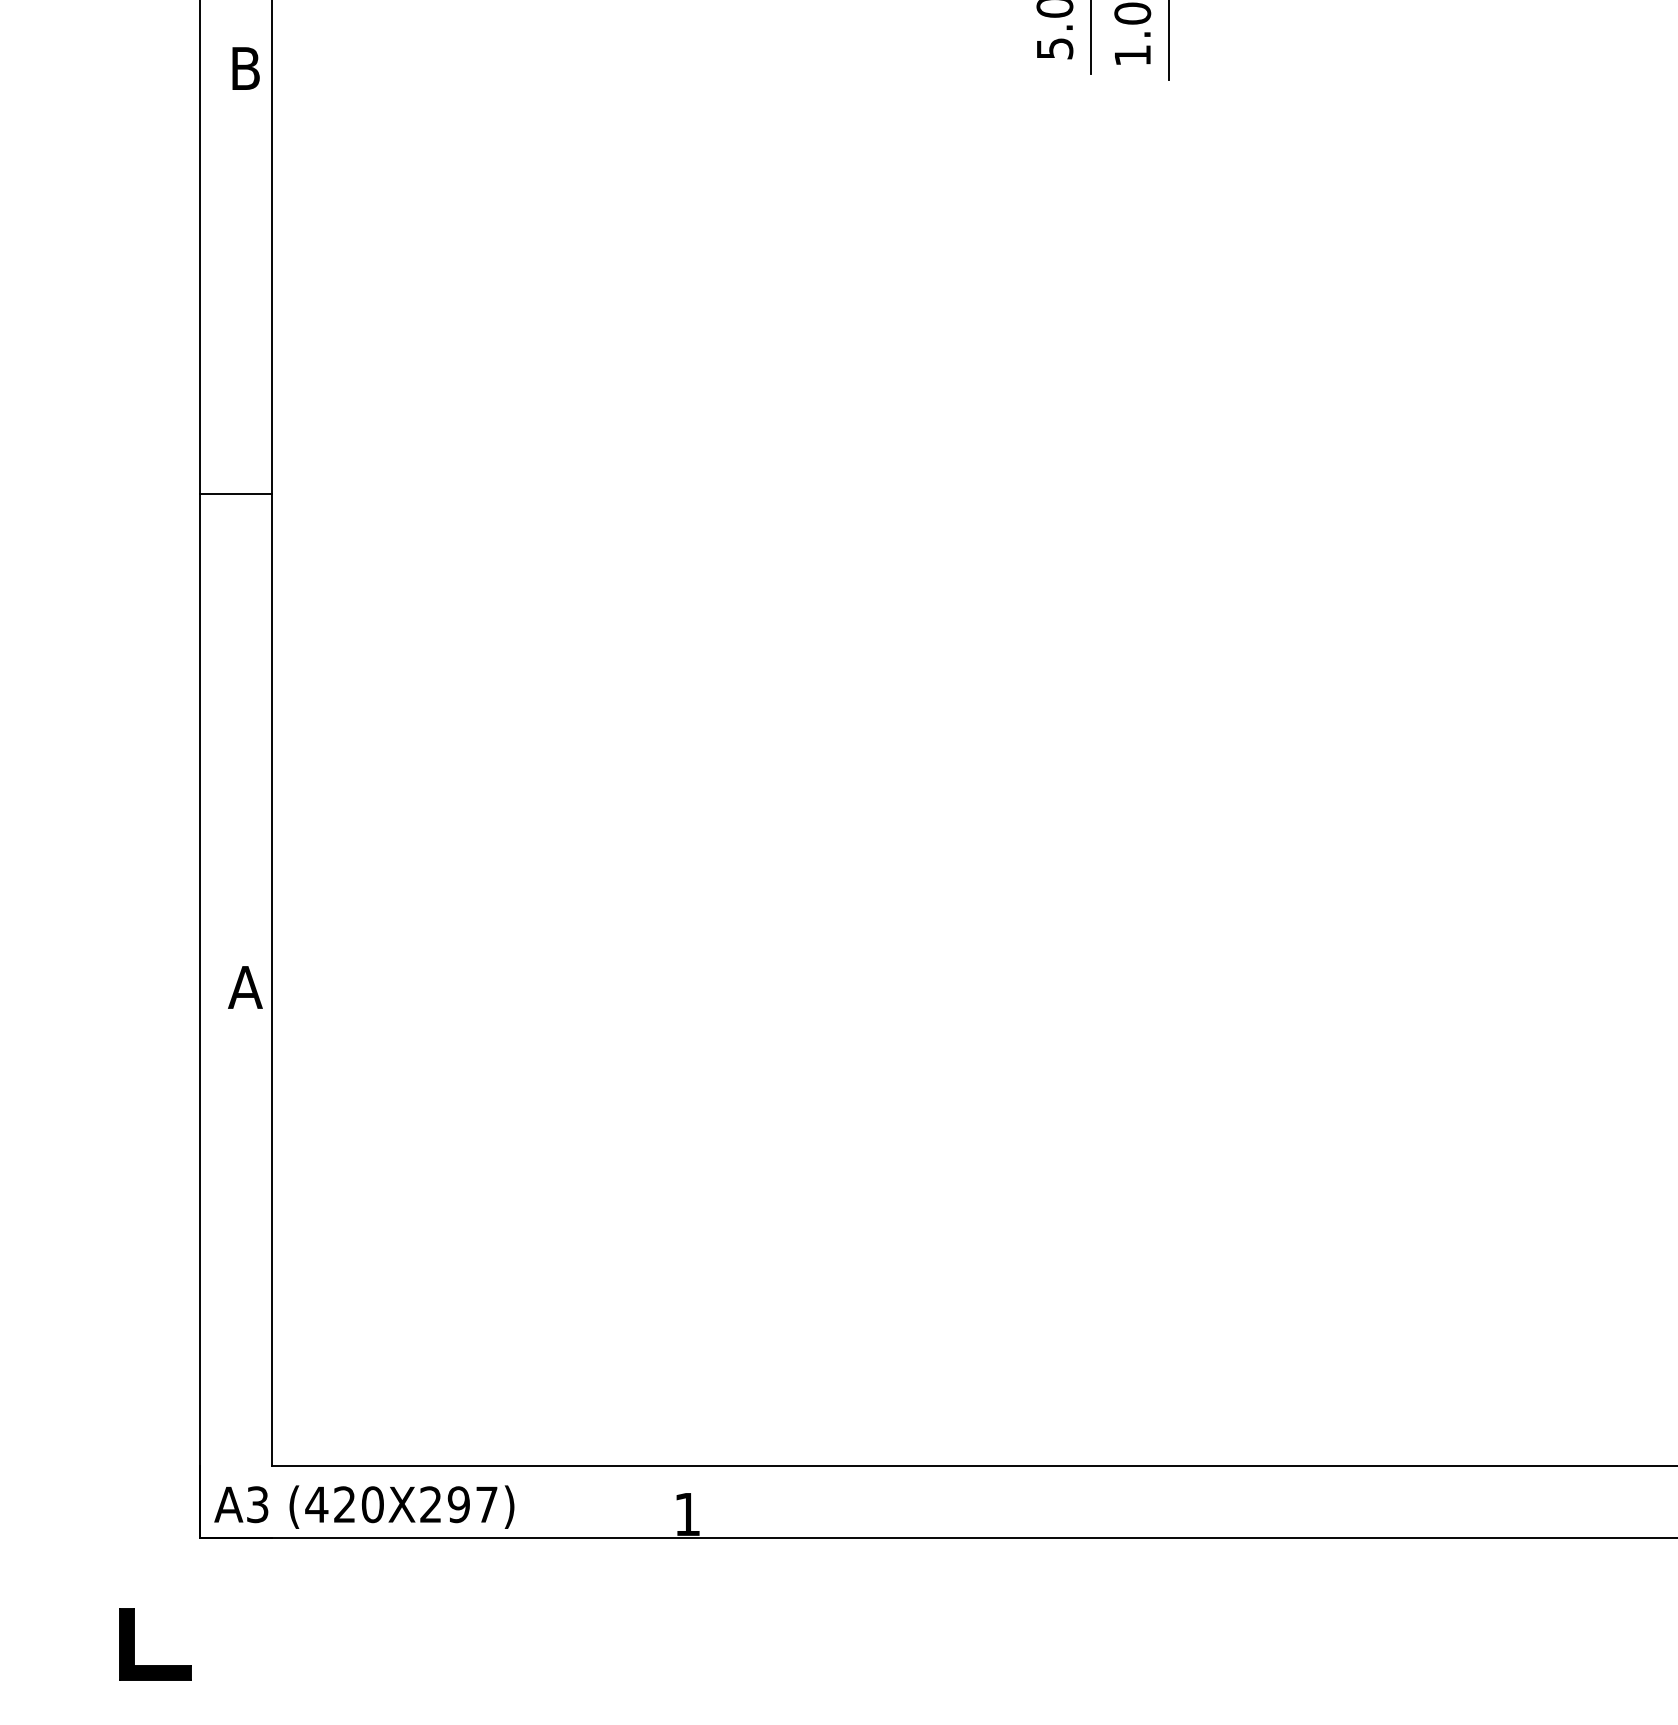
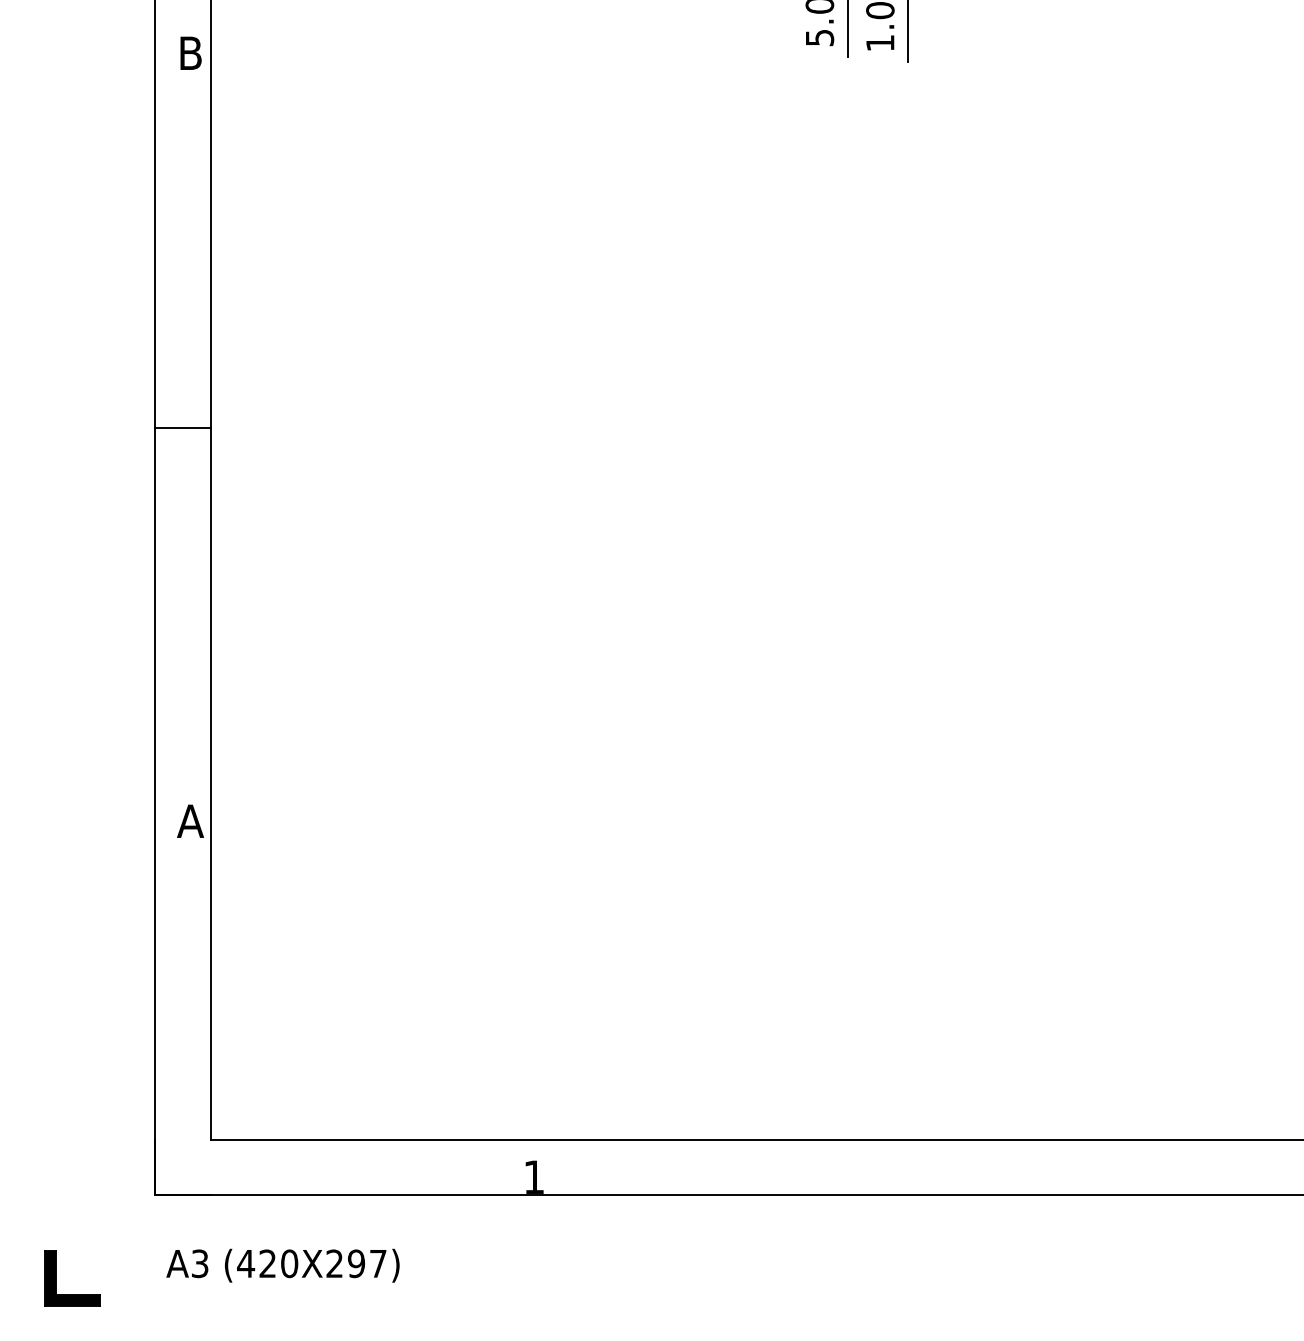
line: (235, 493) -> (182, 427), moved
text: (245, 987) -> (190, 821), moved
text: (364, 1506) -> (283, 1265), moved
part: (134, 1644) -> (56, 1278), moved

